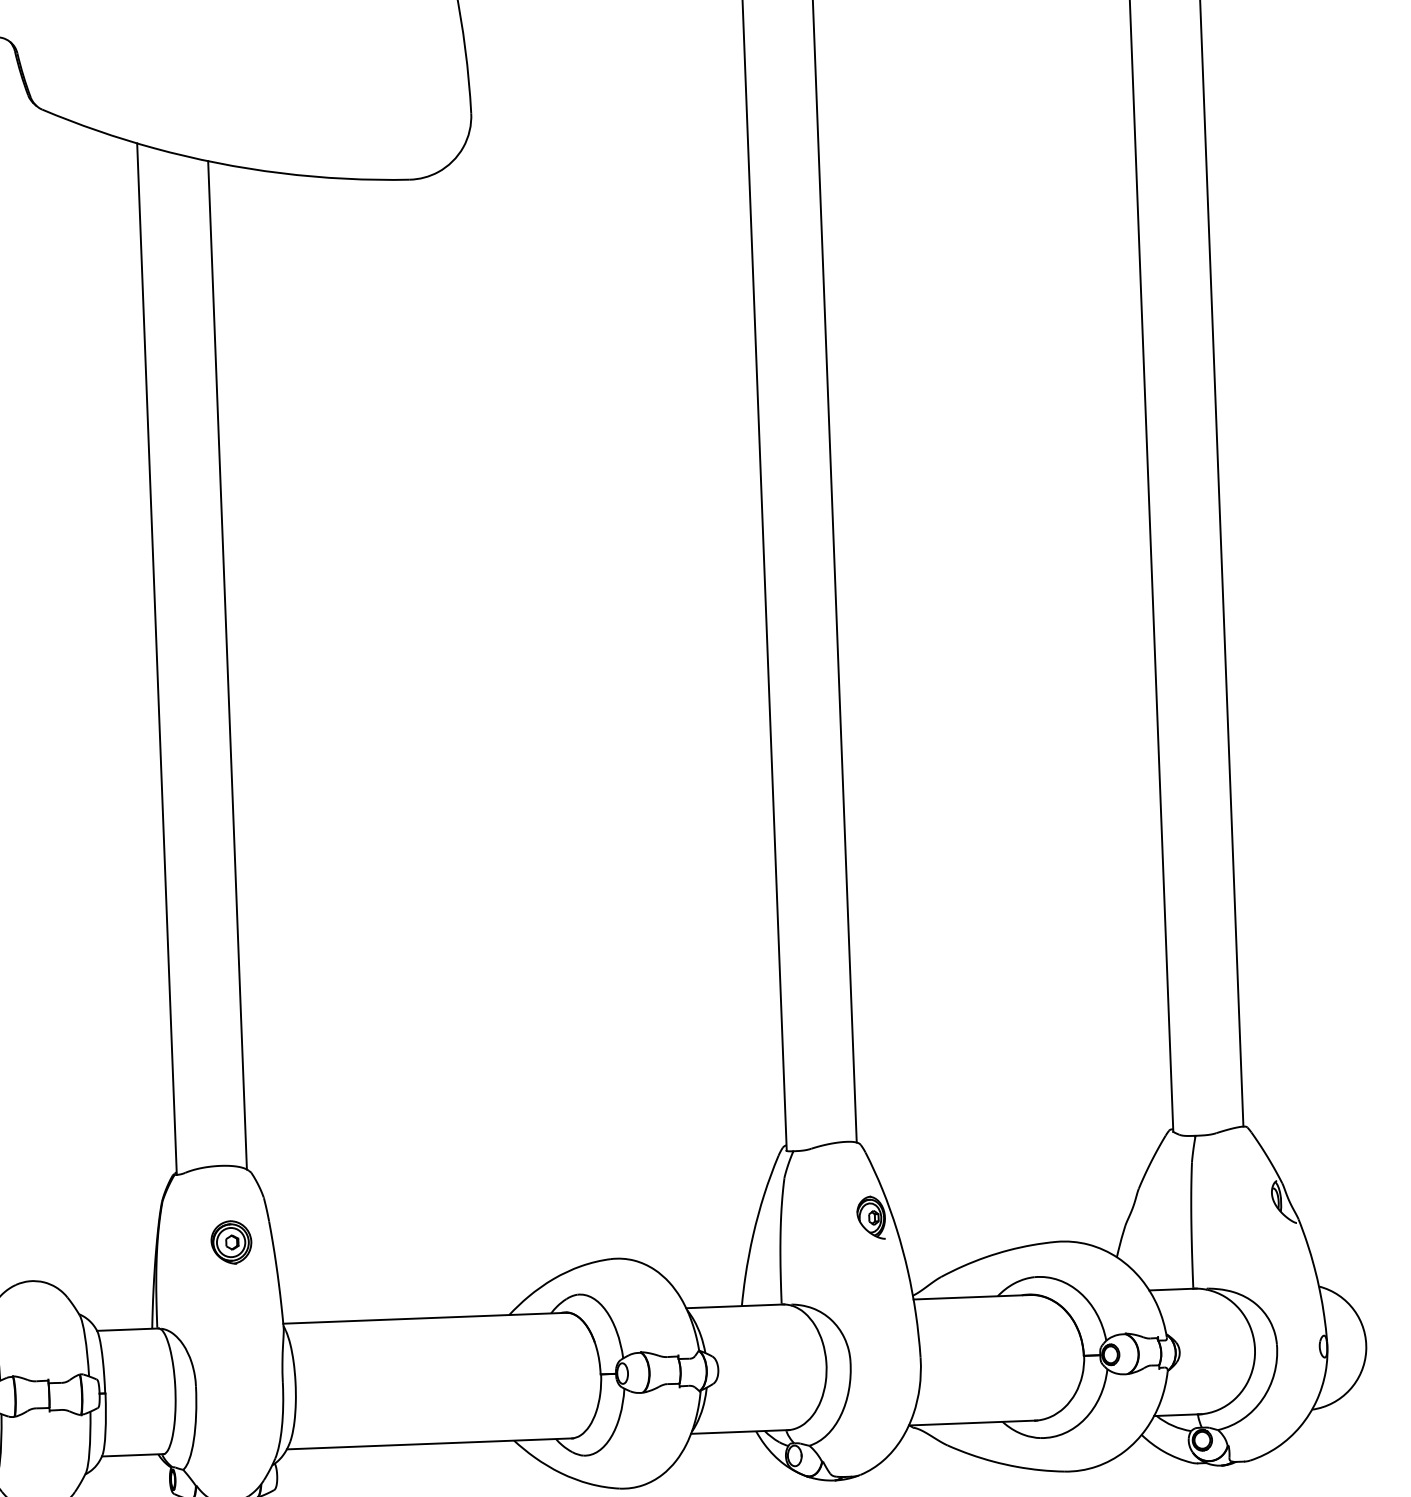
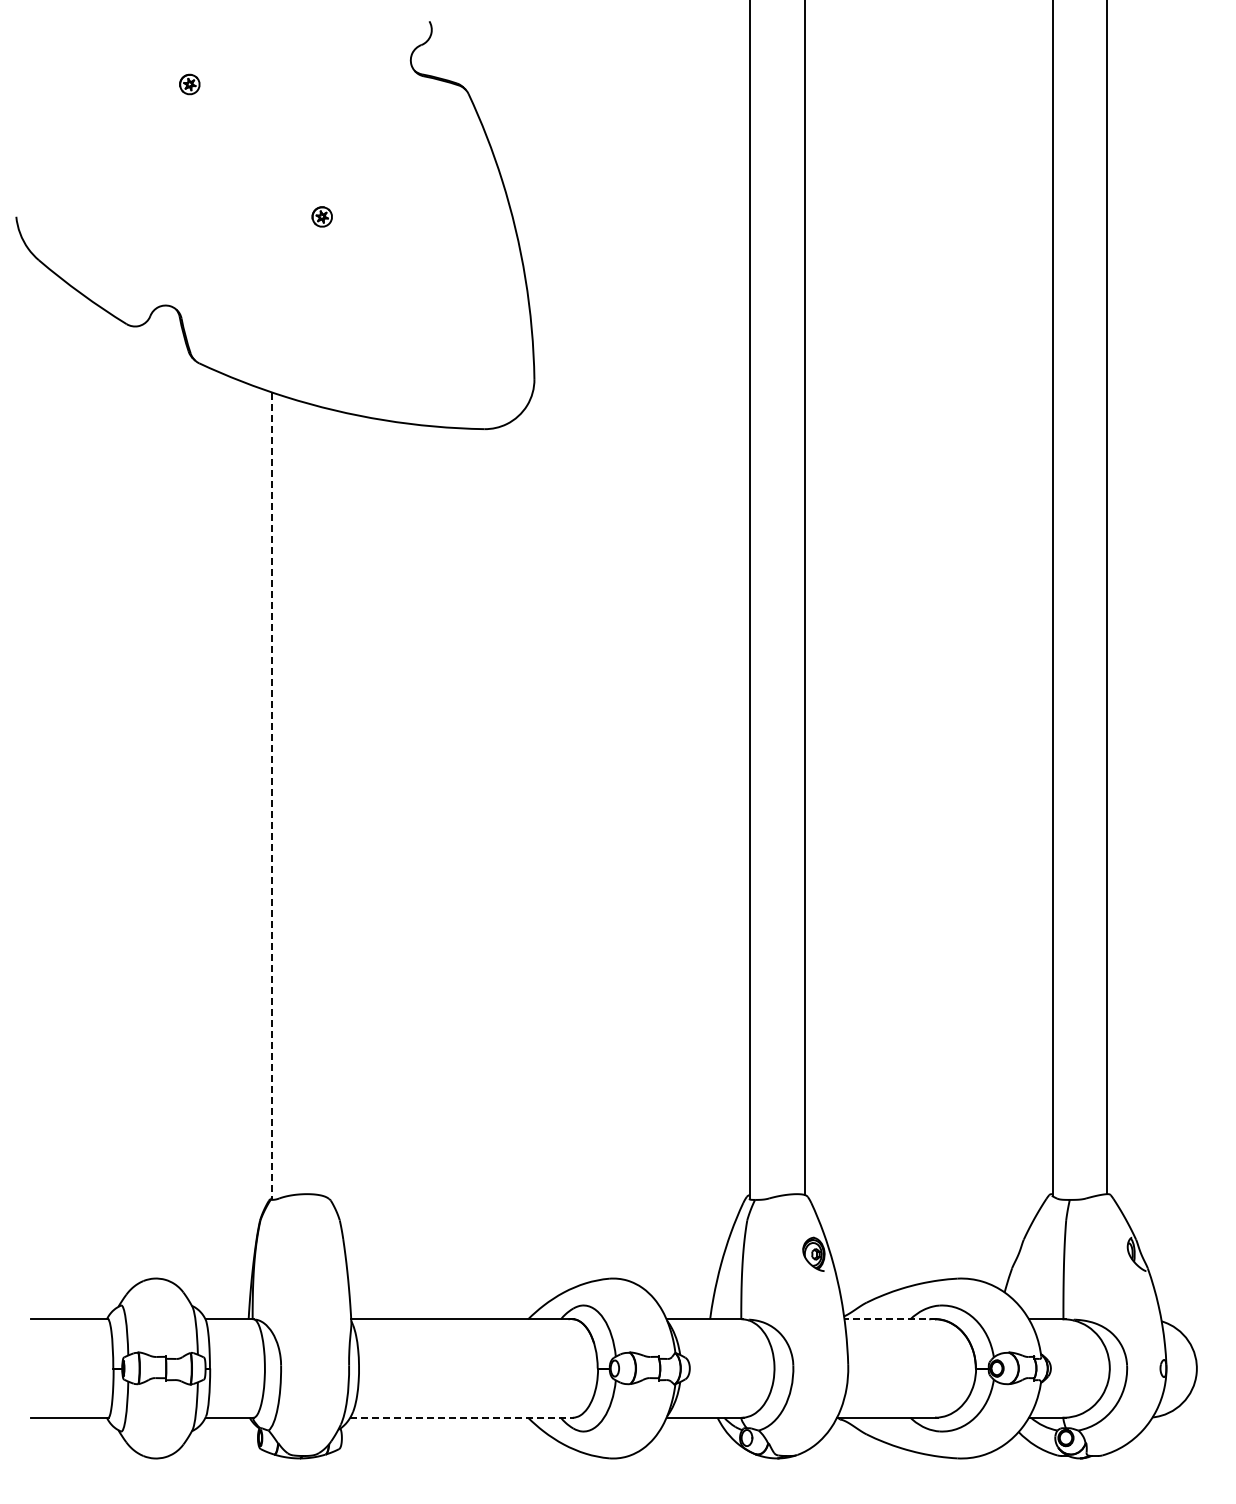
line: (157, 659) -> (272, 796), solid -> dashed
line: (227, 664) -> (327, 802), removed
part: (230, 1241) -> (312, 1253), removed
line: (972, 1297) -> (890, 1319), solid -> dashed
line: (430, 1443) -> (462, 1417), solid -> dashed

